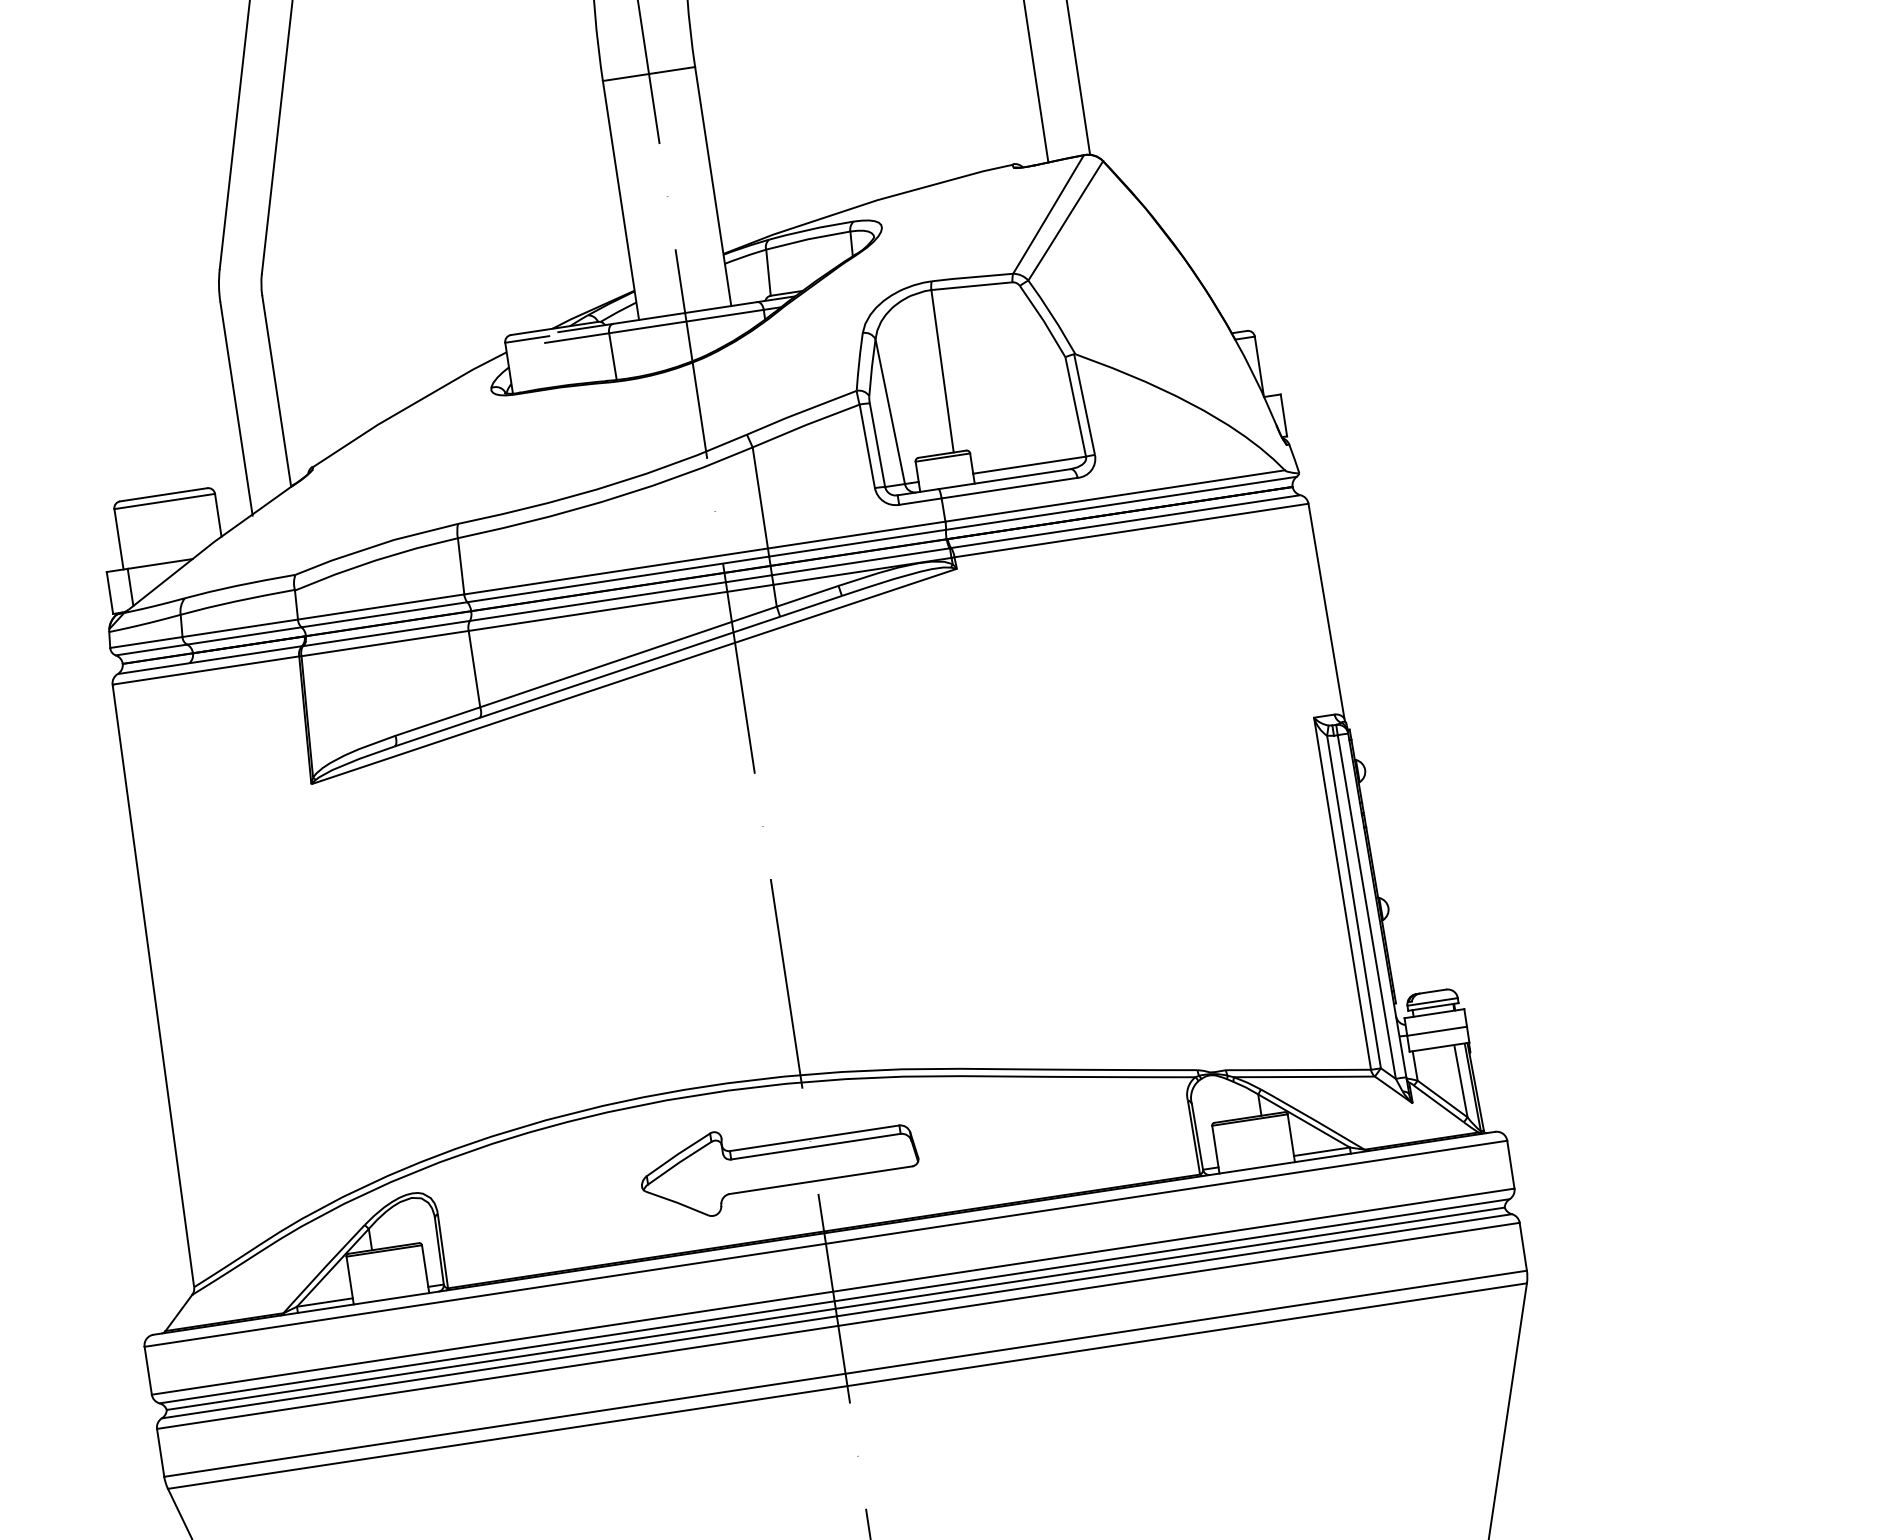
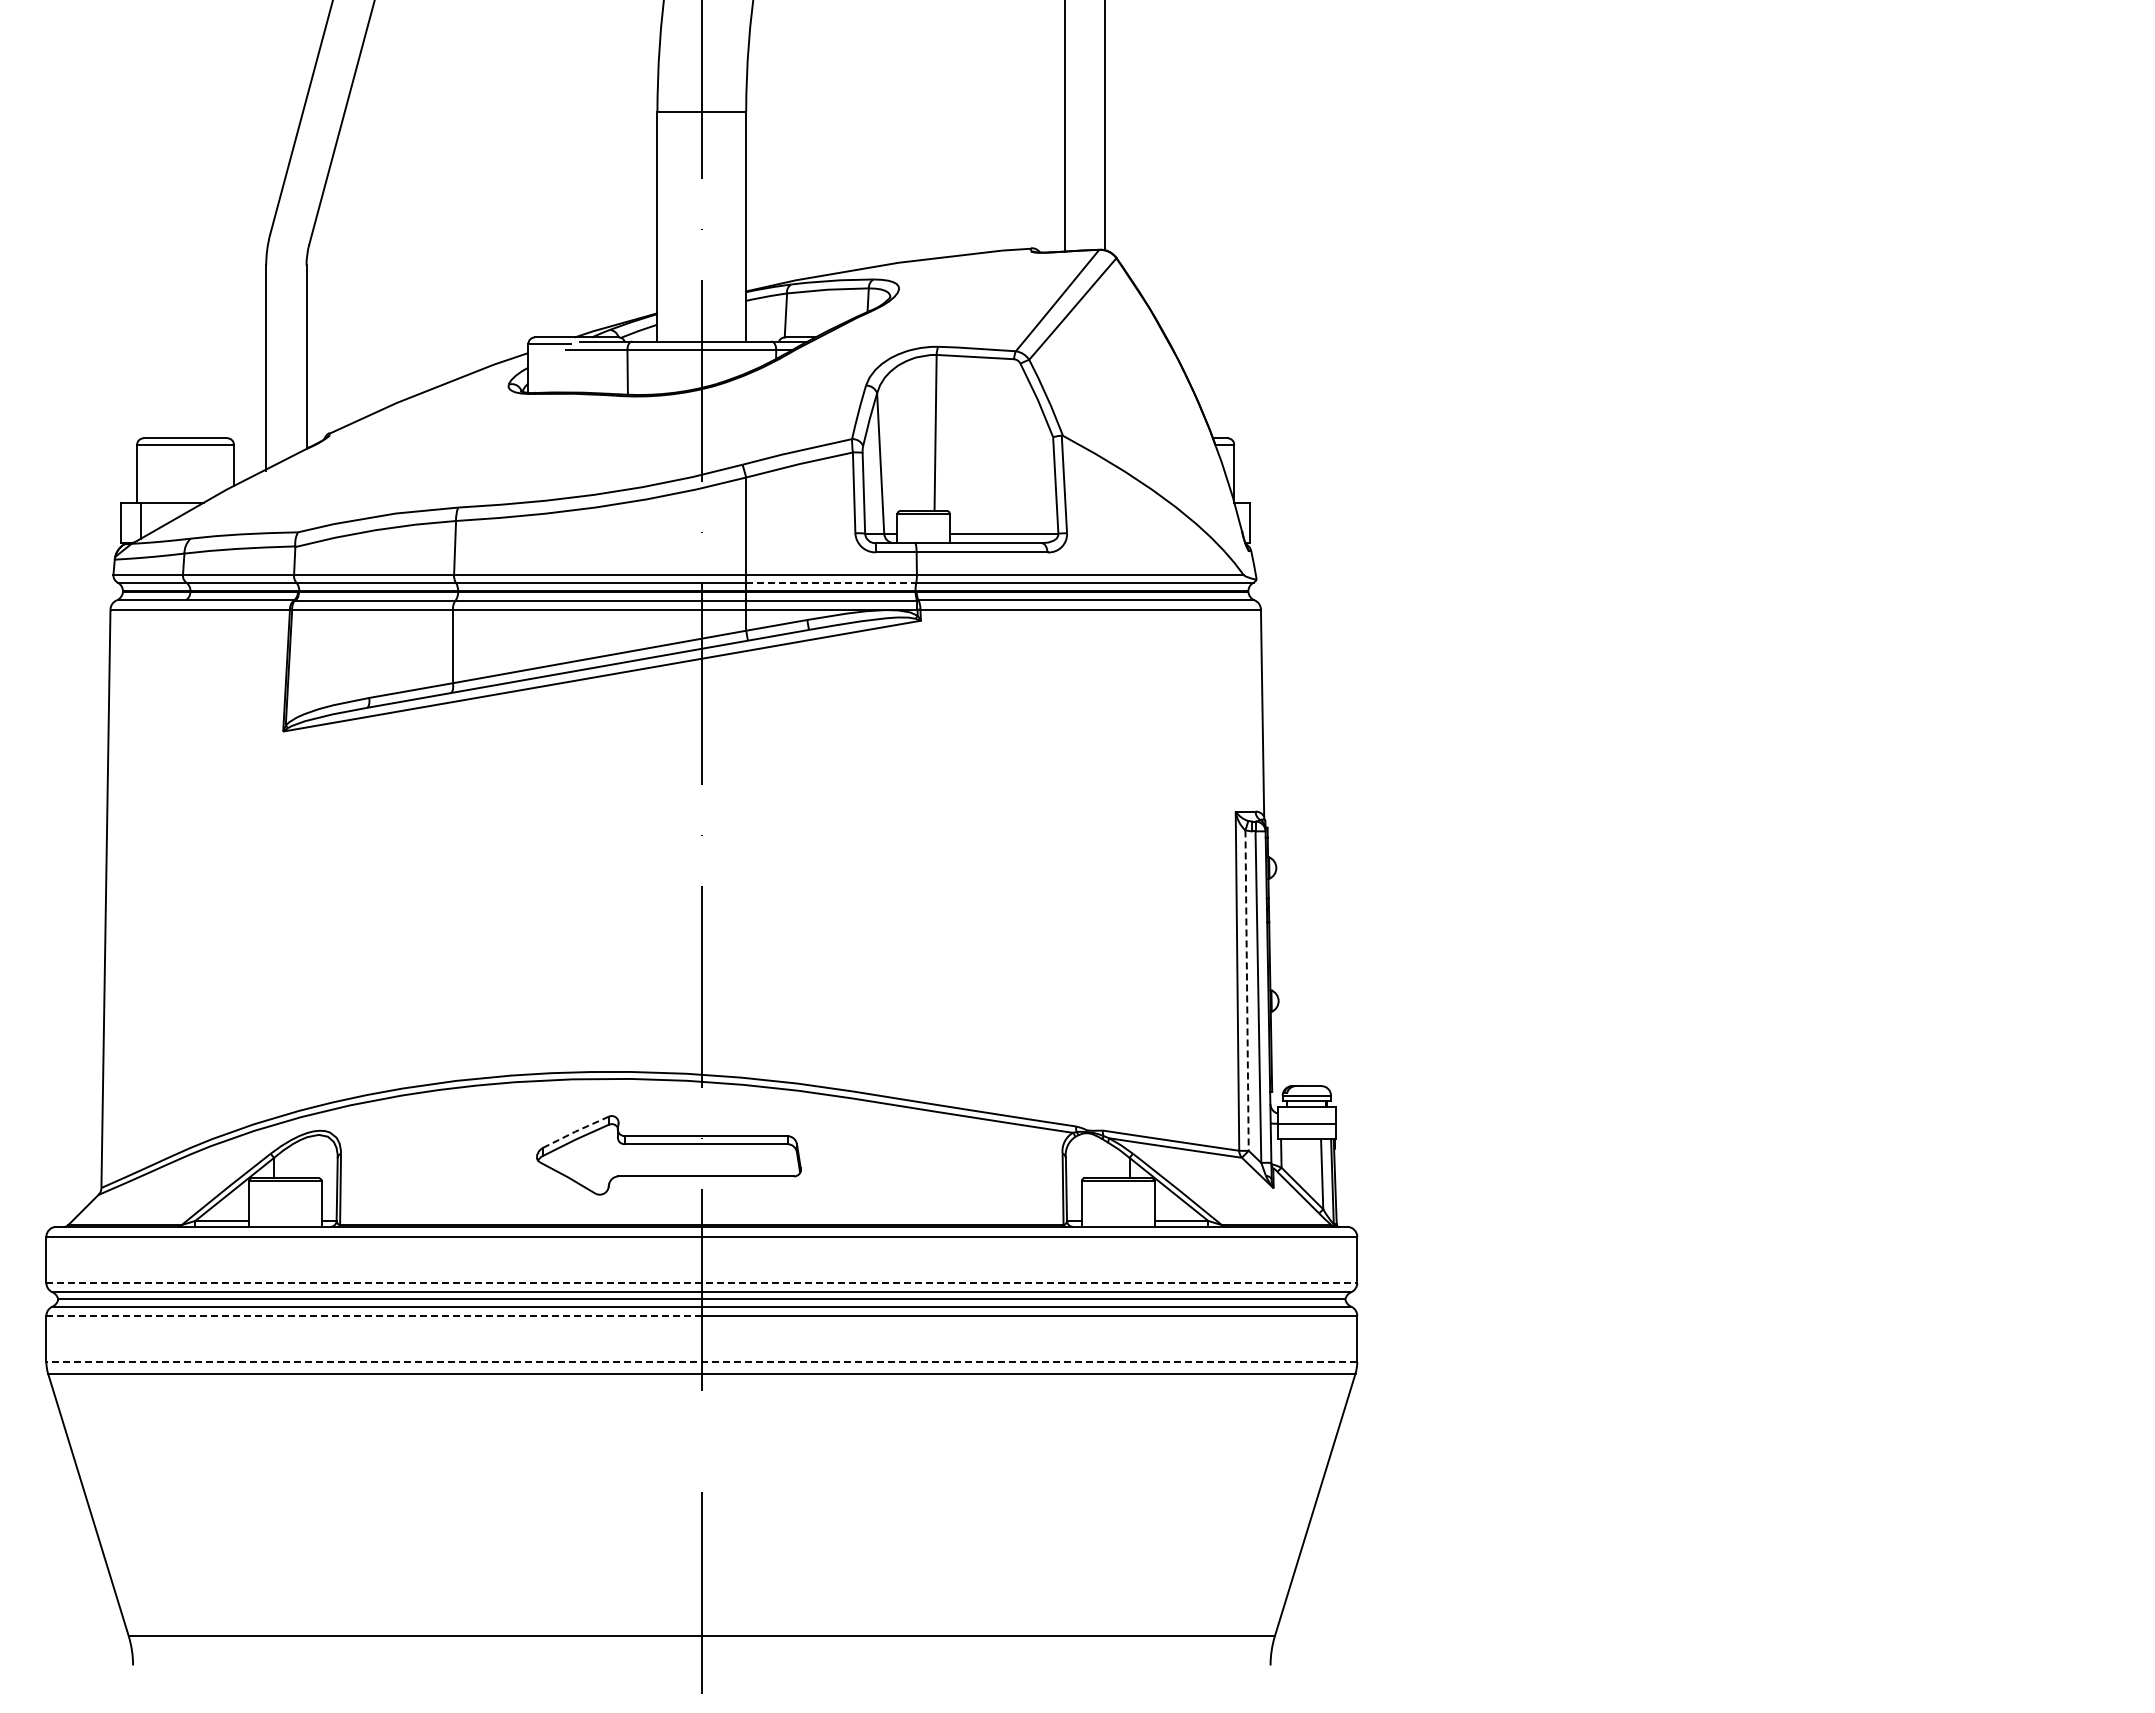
line: (857, 543) -> (831, 582), solid -> dashed
line: (1354, 902) -> (1247, 991), solid -> dashed
line: (678, 1154) -> (575, 1131), solid -> dashed
line: (833, 1292) -> (702, 1283), solid -> dashed
line: (845, 1373) -> (701, 1361), solid -> dashed
line: (498, 1376) -> (374, 1315), solid -> dashed

